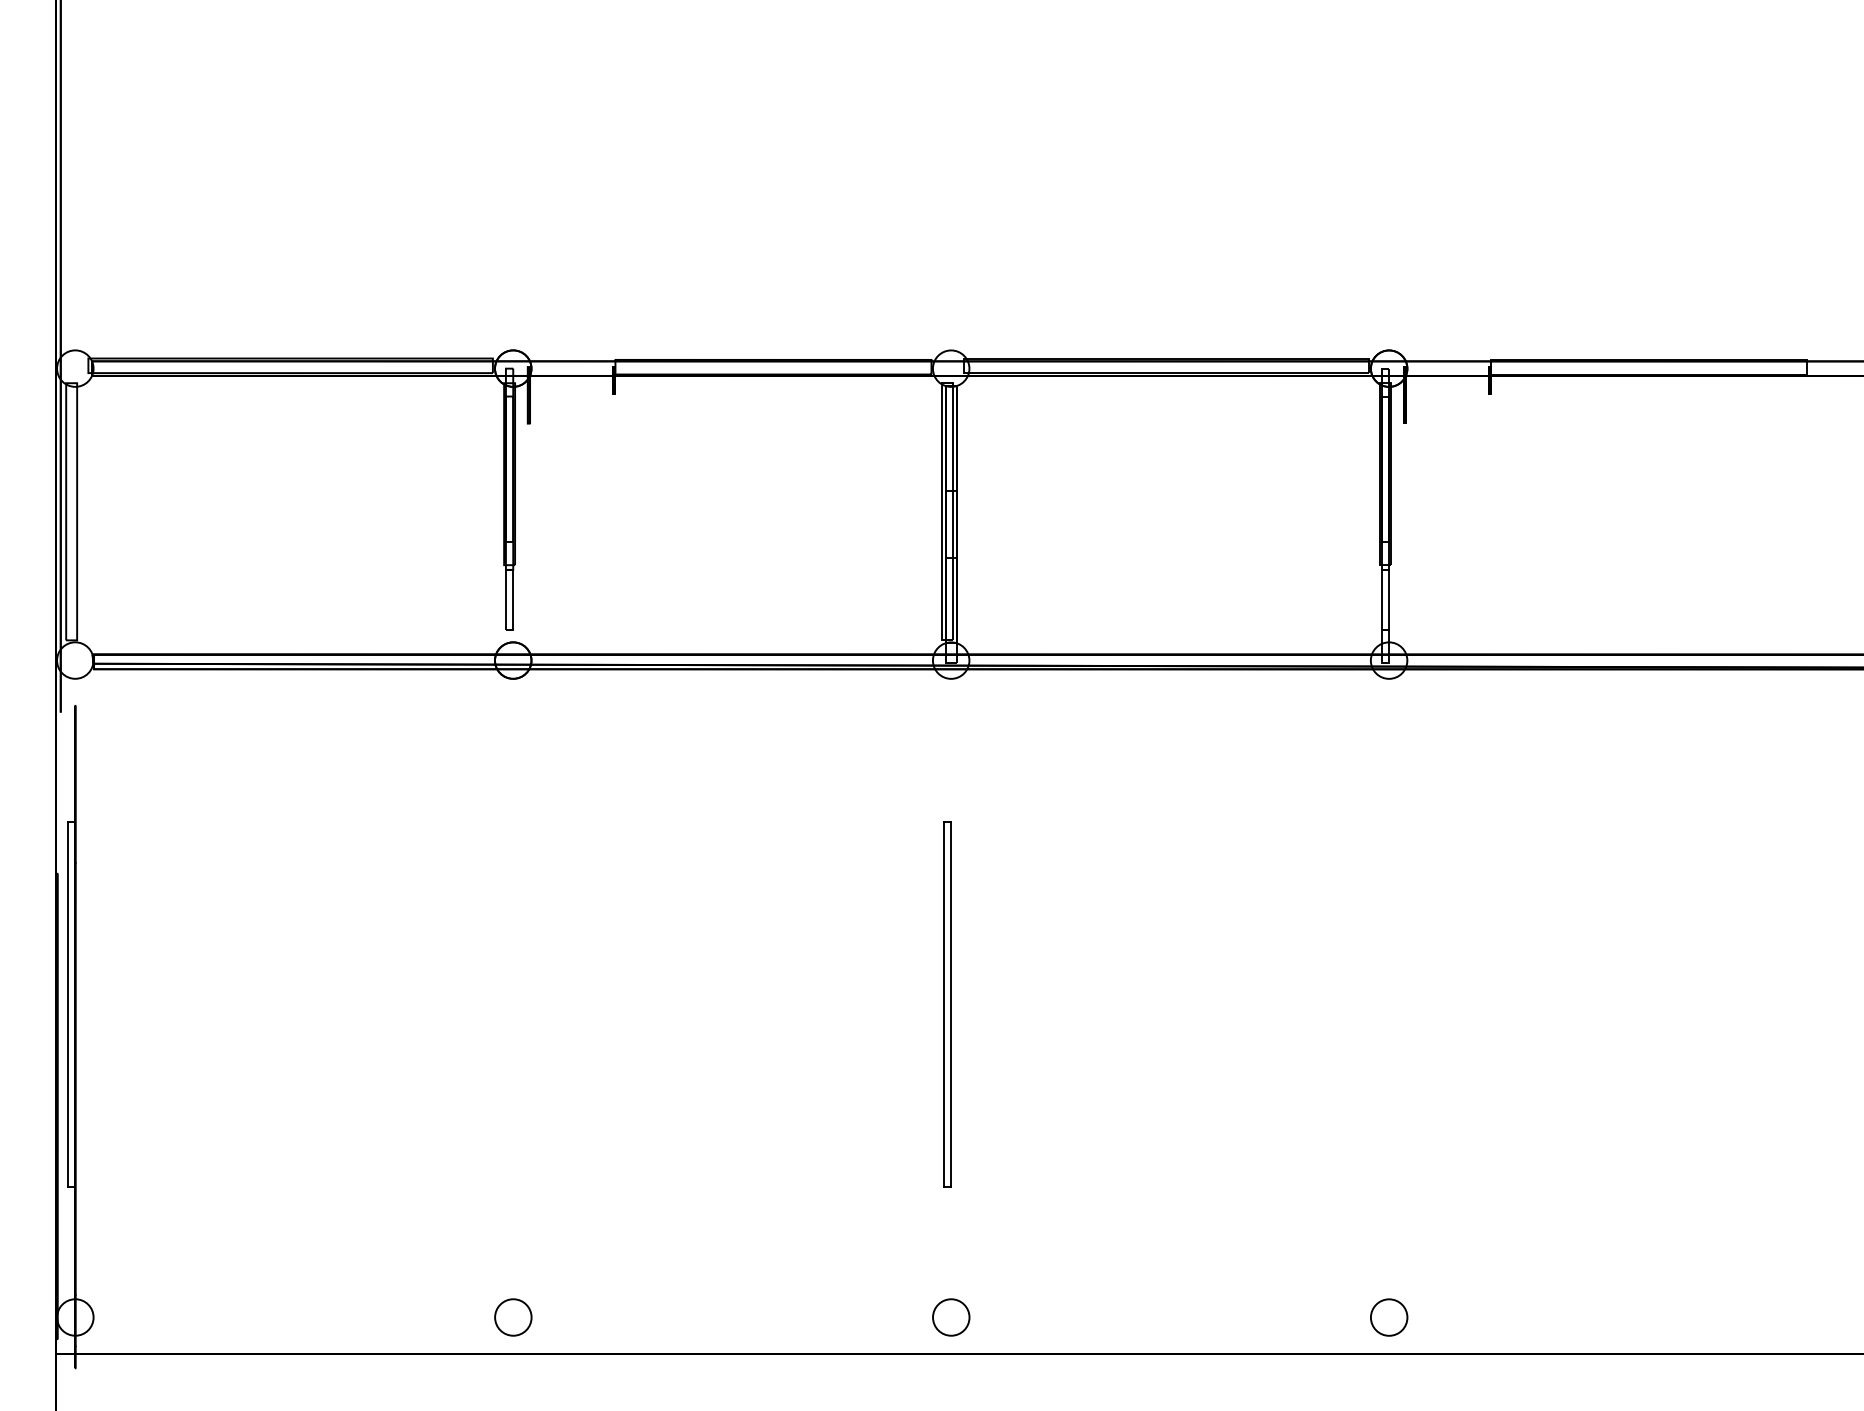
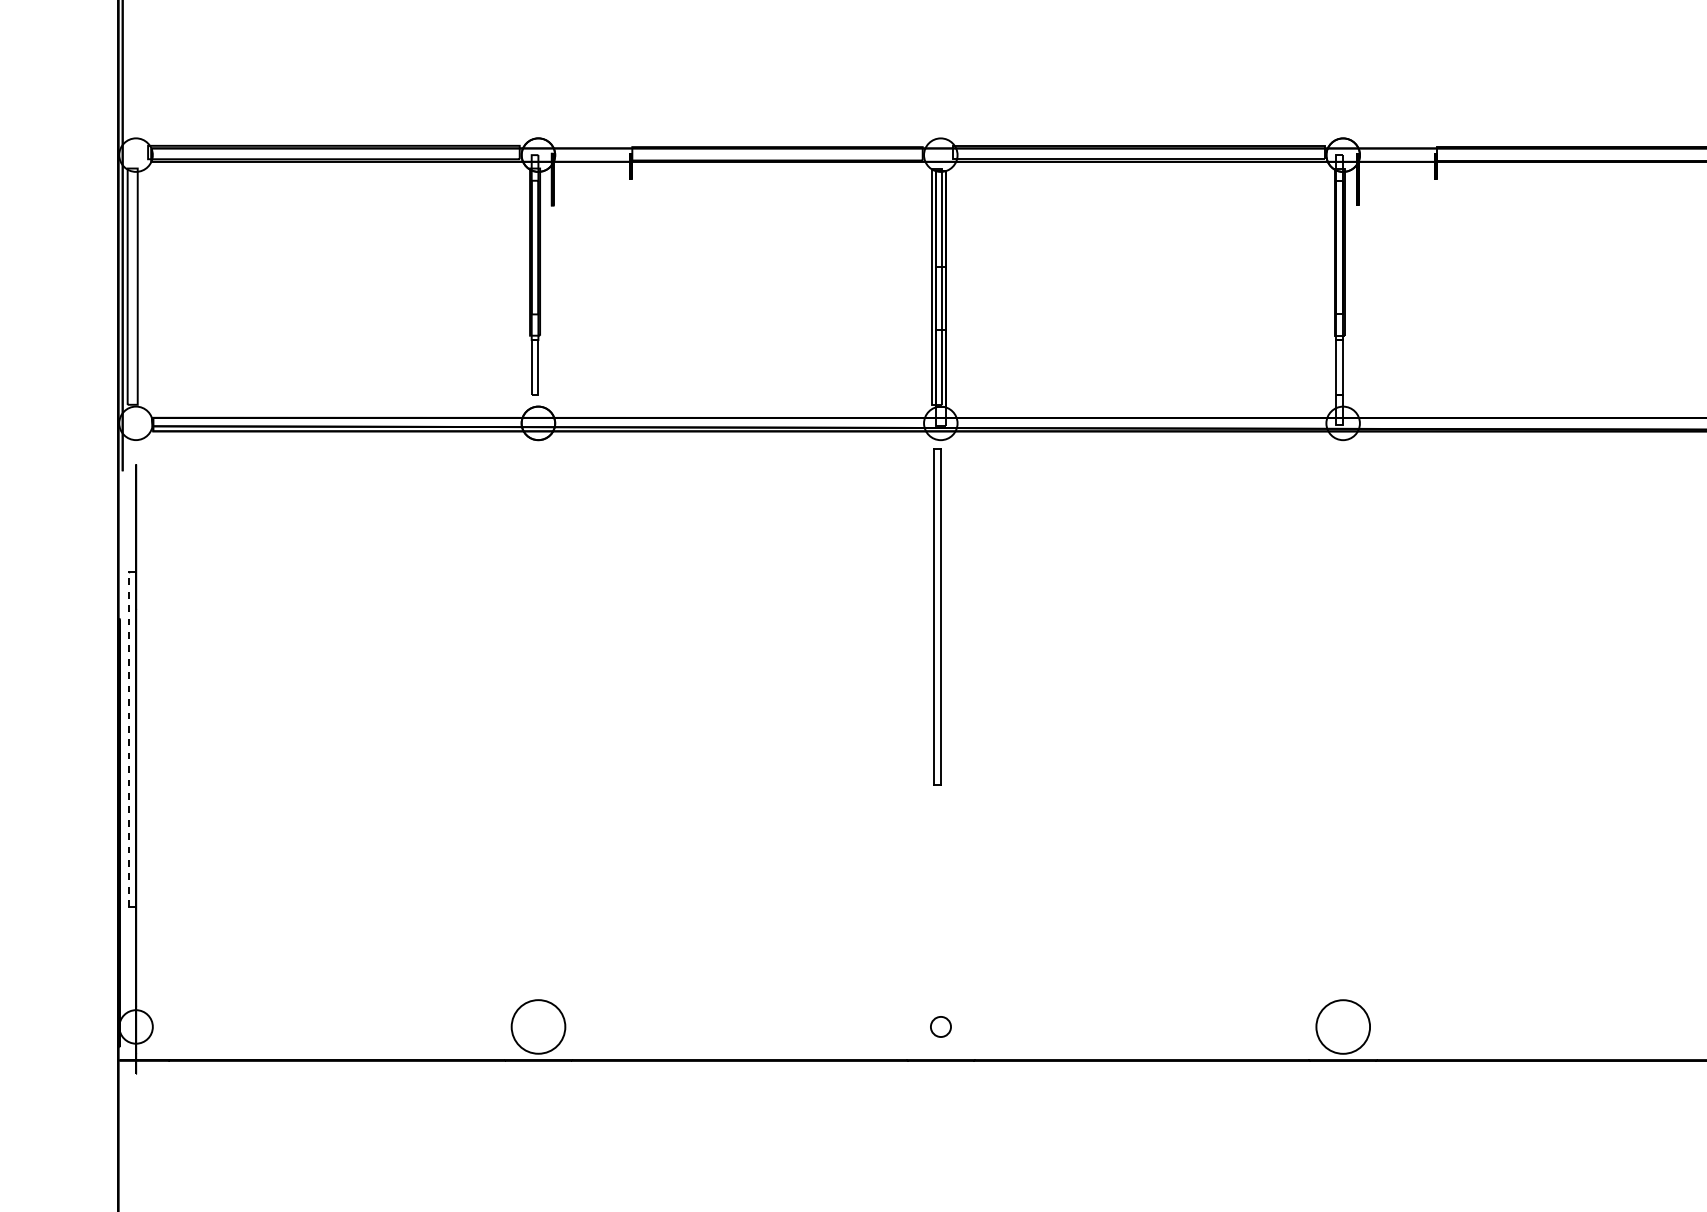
line: (67, 1003) -> (128, 738), solid -> dashed
part: (947, 1004) -> (937, 617), moved
circle: (513, 1317) -> (538, 1026), size x1.6
circle: (951, 1317) -> (941, 1026), size x0.6
circle: (1388, 1317) -> (1342, 1026), size x1.6

